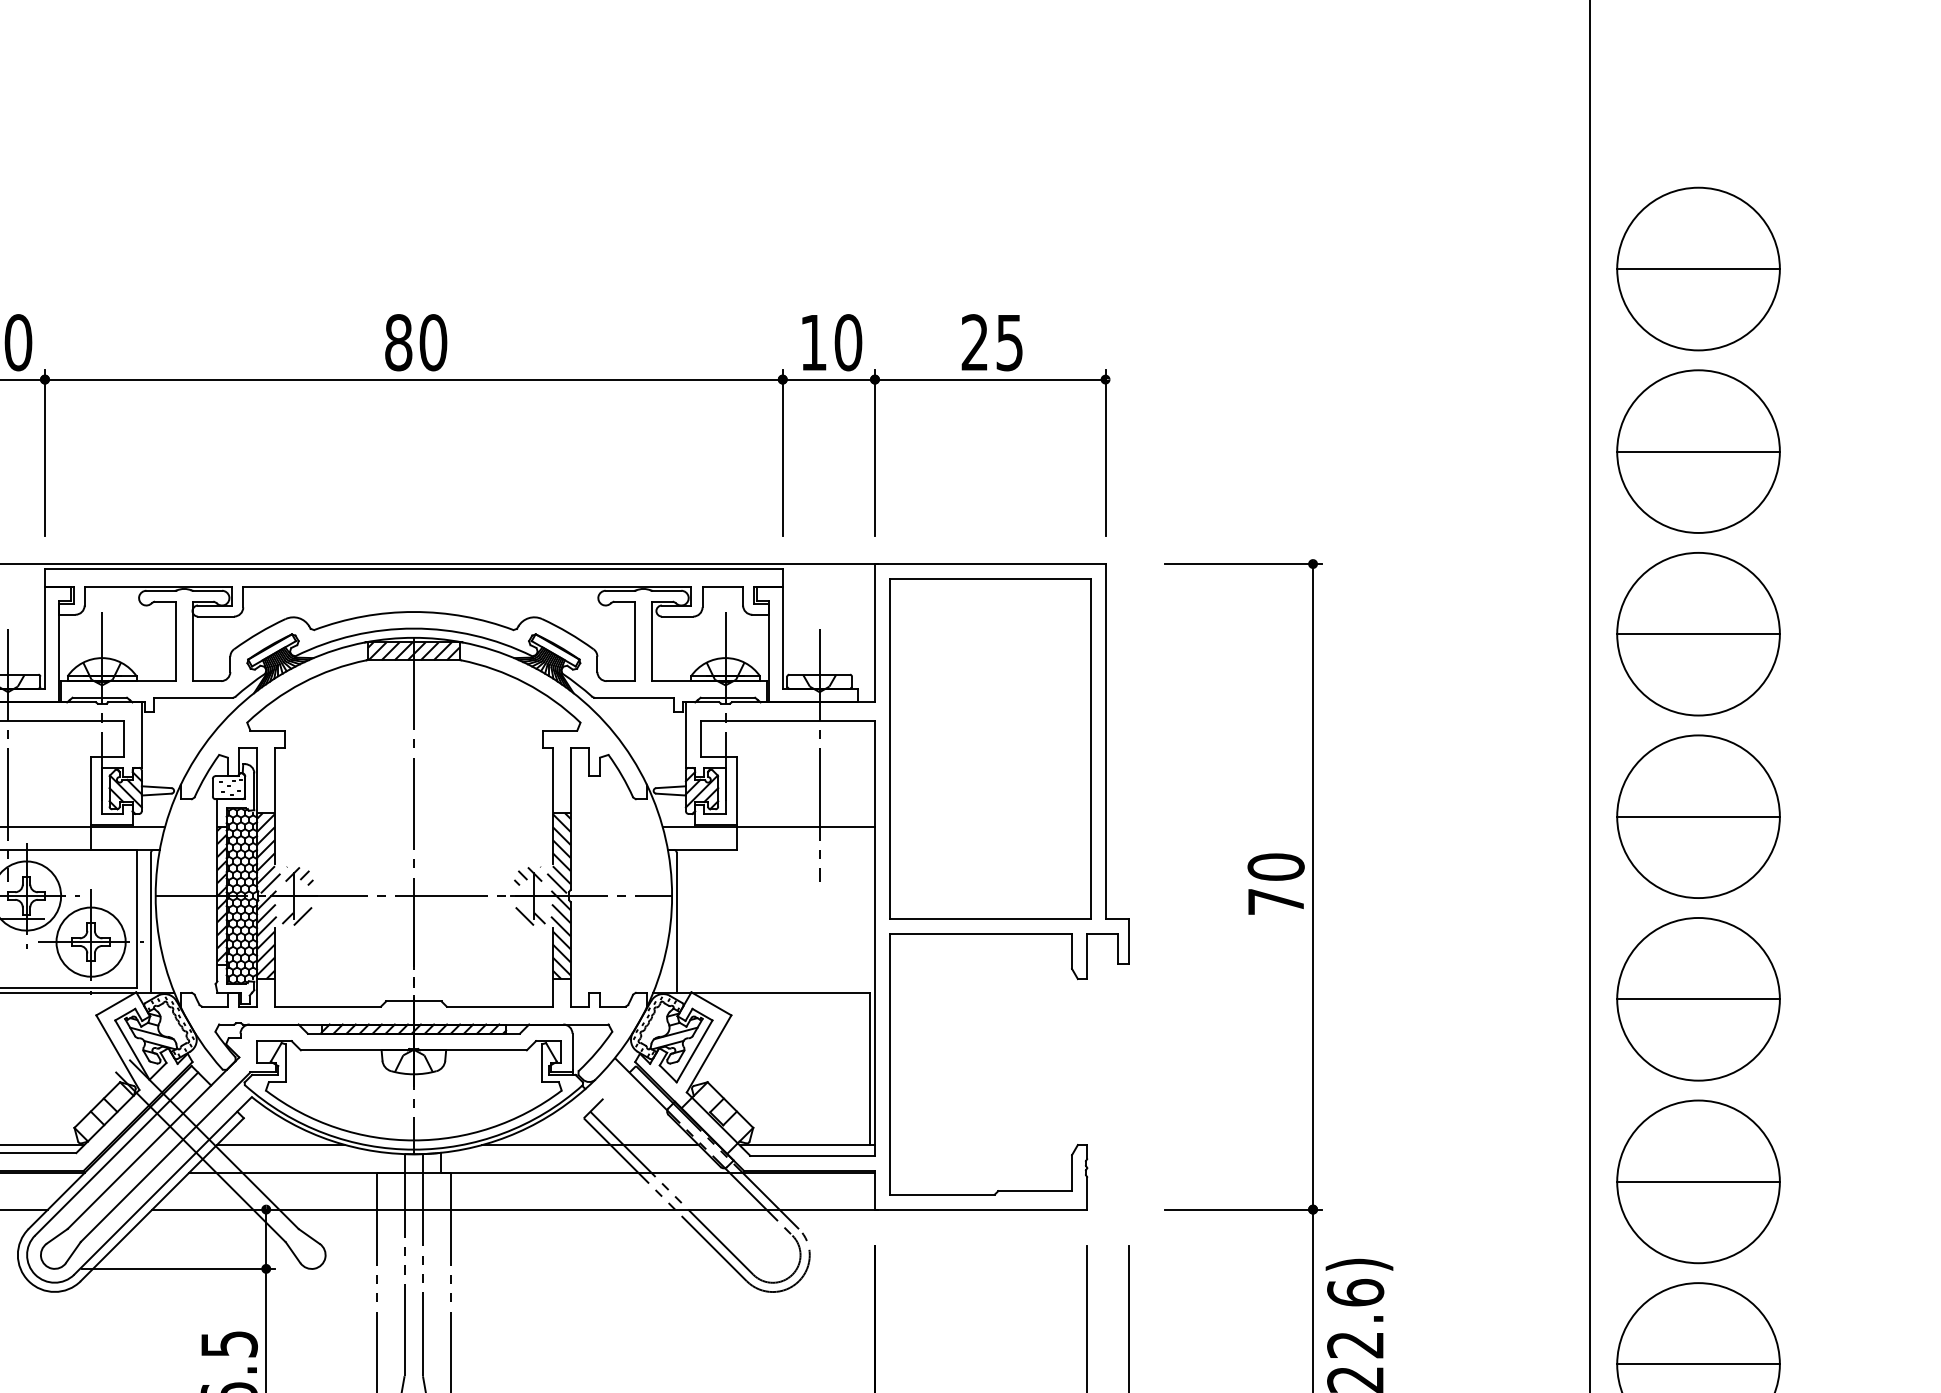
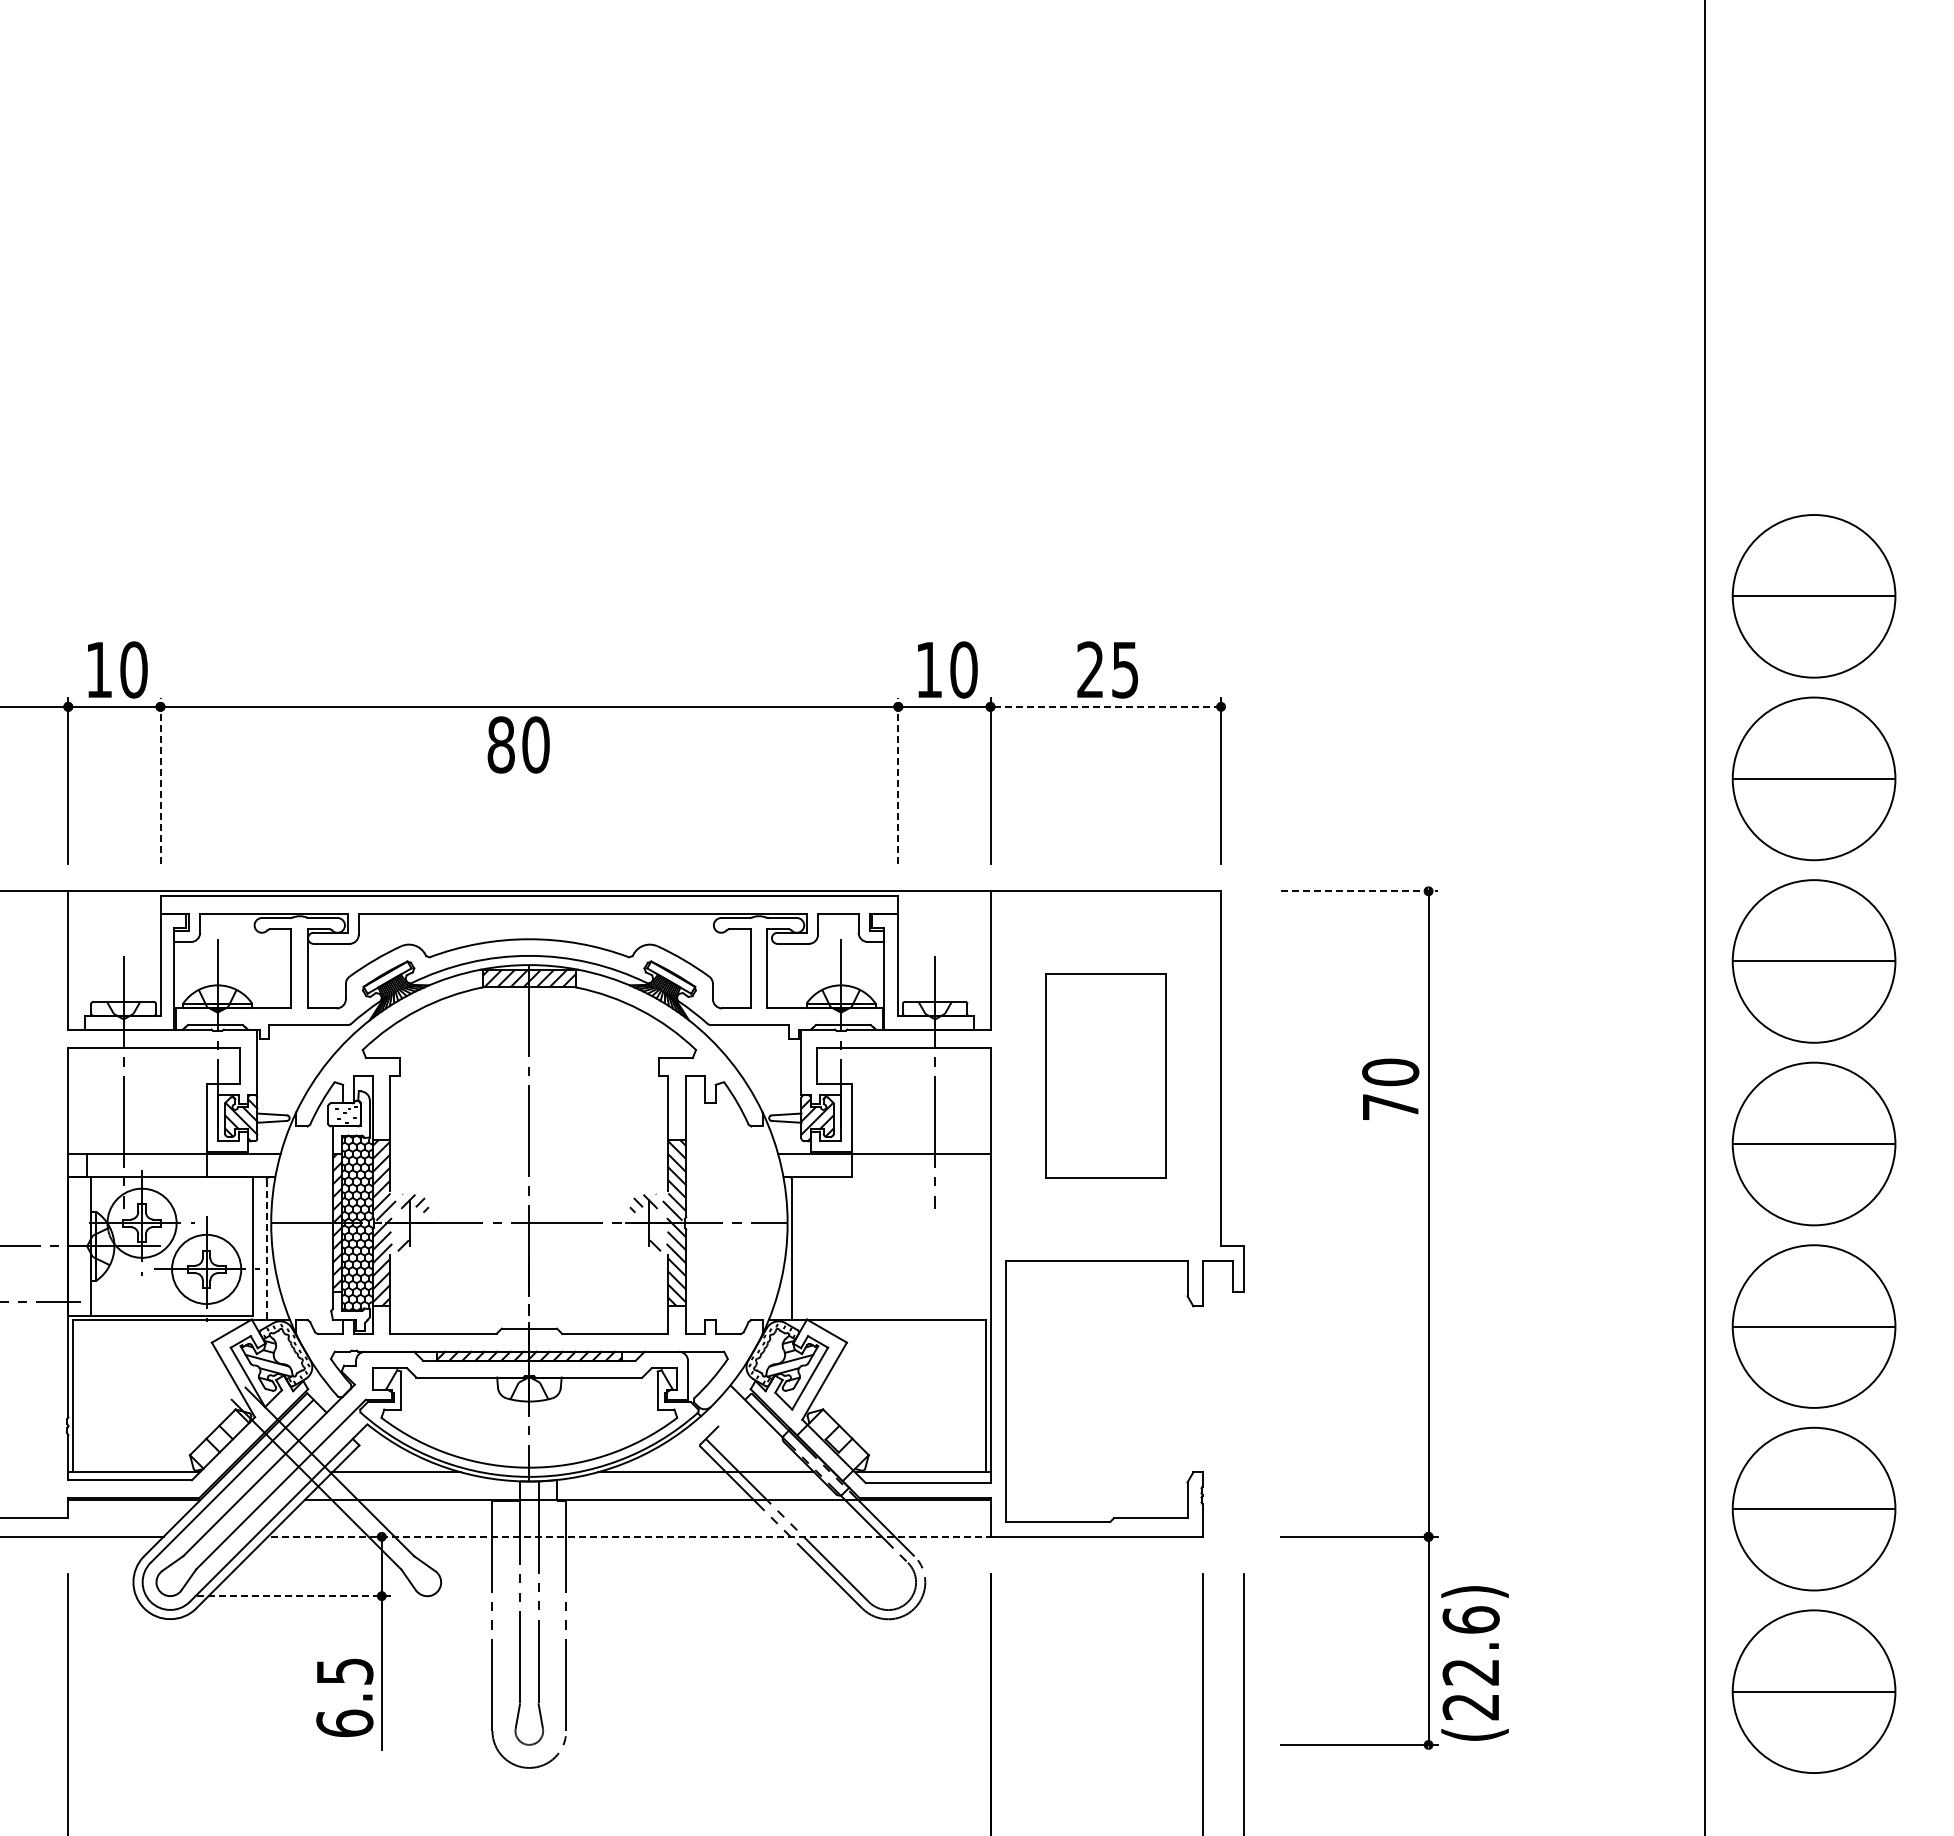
text: (415, 342) -> (518, 744), moved
line: (989, 379) -> (1105, 706), solid -> dashed
line: (44, 453) -> (160, 780), solid -> dashed
line: (782, 453) -> (898, 780), solid -> dashed
line: (1243, 564) -> (1359, 891), solid -> dashed
part: (989, 748) -> (1105, 1075), size x0.6
text: (1275, 883) -> (1390, 1088), moved
line: (302, 916) -> (418, 1243), removed
line: (524, 916) -> (640, 1243), removed
line: (150, 923) -> (266, 1250), solid -> dashed
line: (514, 1209) -> (630, 1536), solid -> dashed
line: (178, 1269) -> (294, 1596), solid -> dashed

